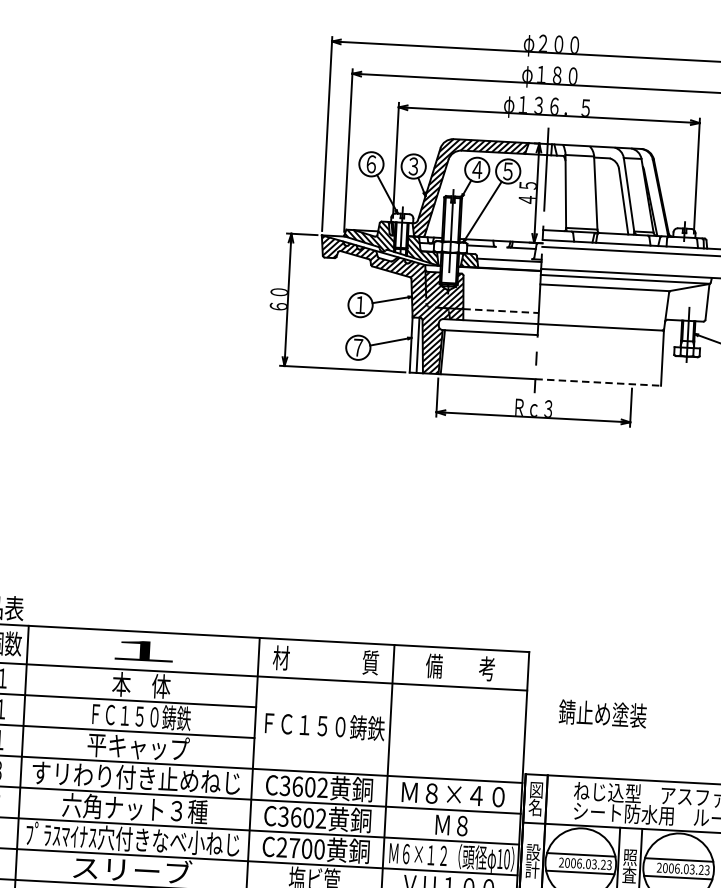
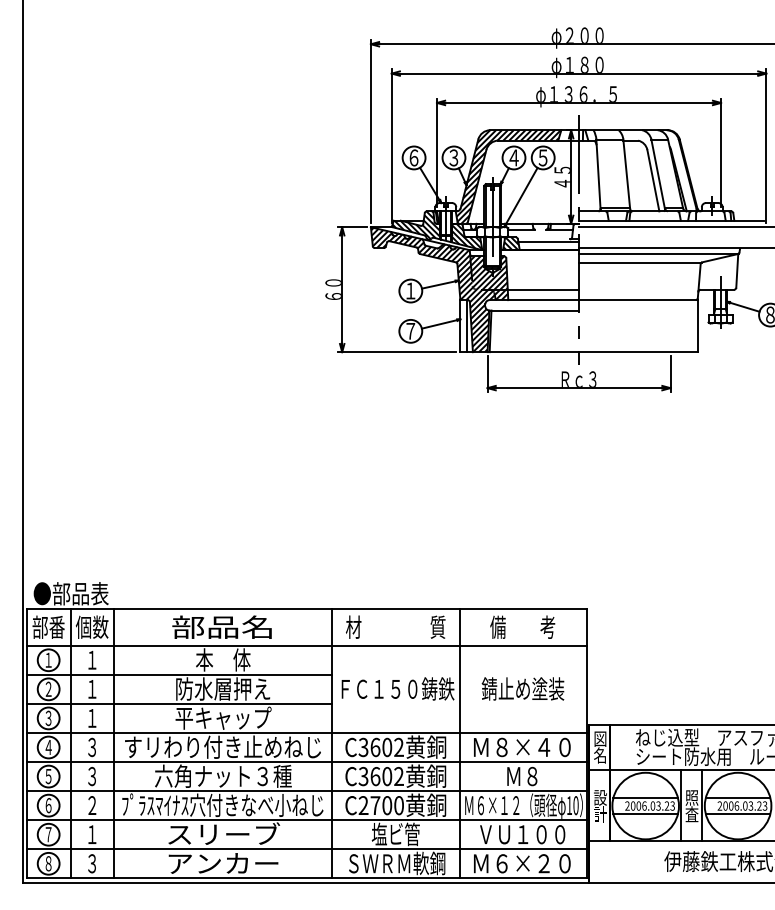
line: (501, 310) -> (543, 289), dashed -> solid
line: (598, 382) -> (638, 352), dashed -> solid
text: (141, 649) -> (221, 626), １ -> 部品名
text: (602, 713) -> (522, 688), moved
text: (140, 715) -> (223, 688), ＦＣ１５０鋳鉄 -> 防水層押え

